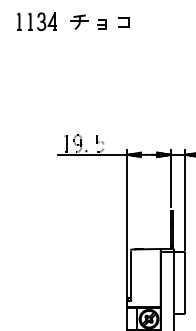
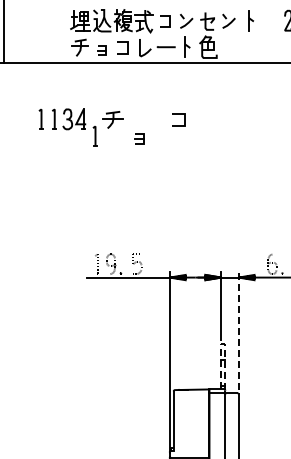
line: (123, 17) -> (178, 114), moved
part: (101, 24) -> (139, 138), moved
part: (64, 36) -> (94, 136), added
line: (185, 200) -> (238, 331), solid -> dashed
line: (171, 210) -> (222, 343), solid -> dashed

